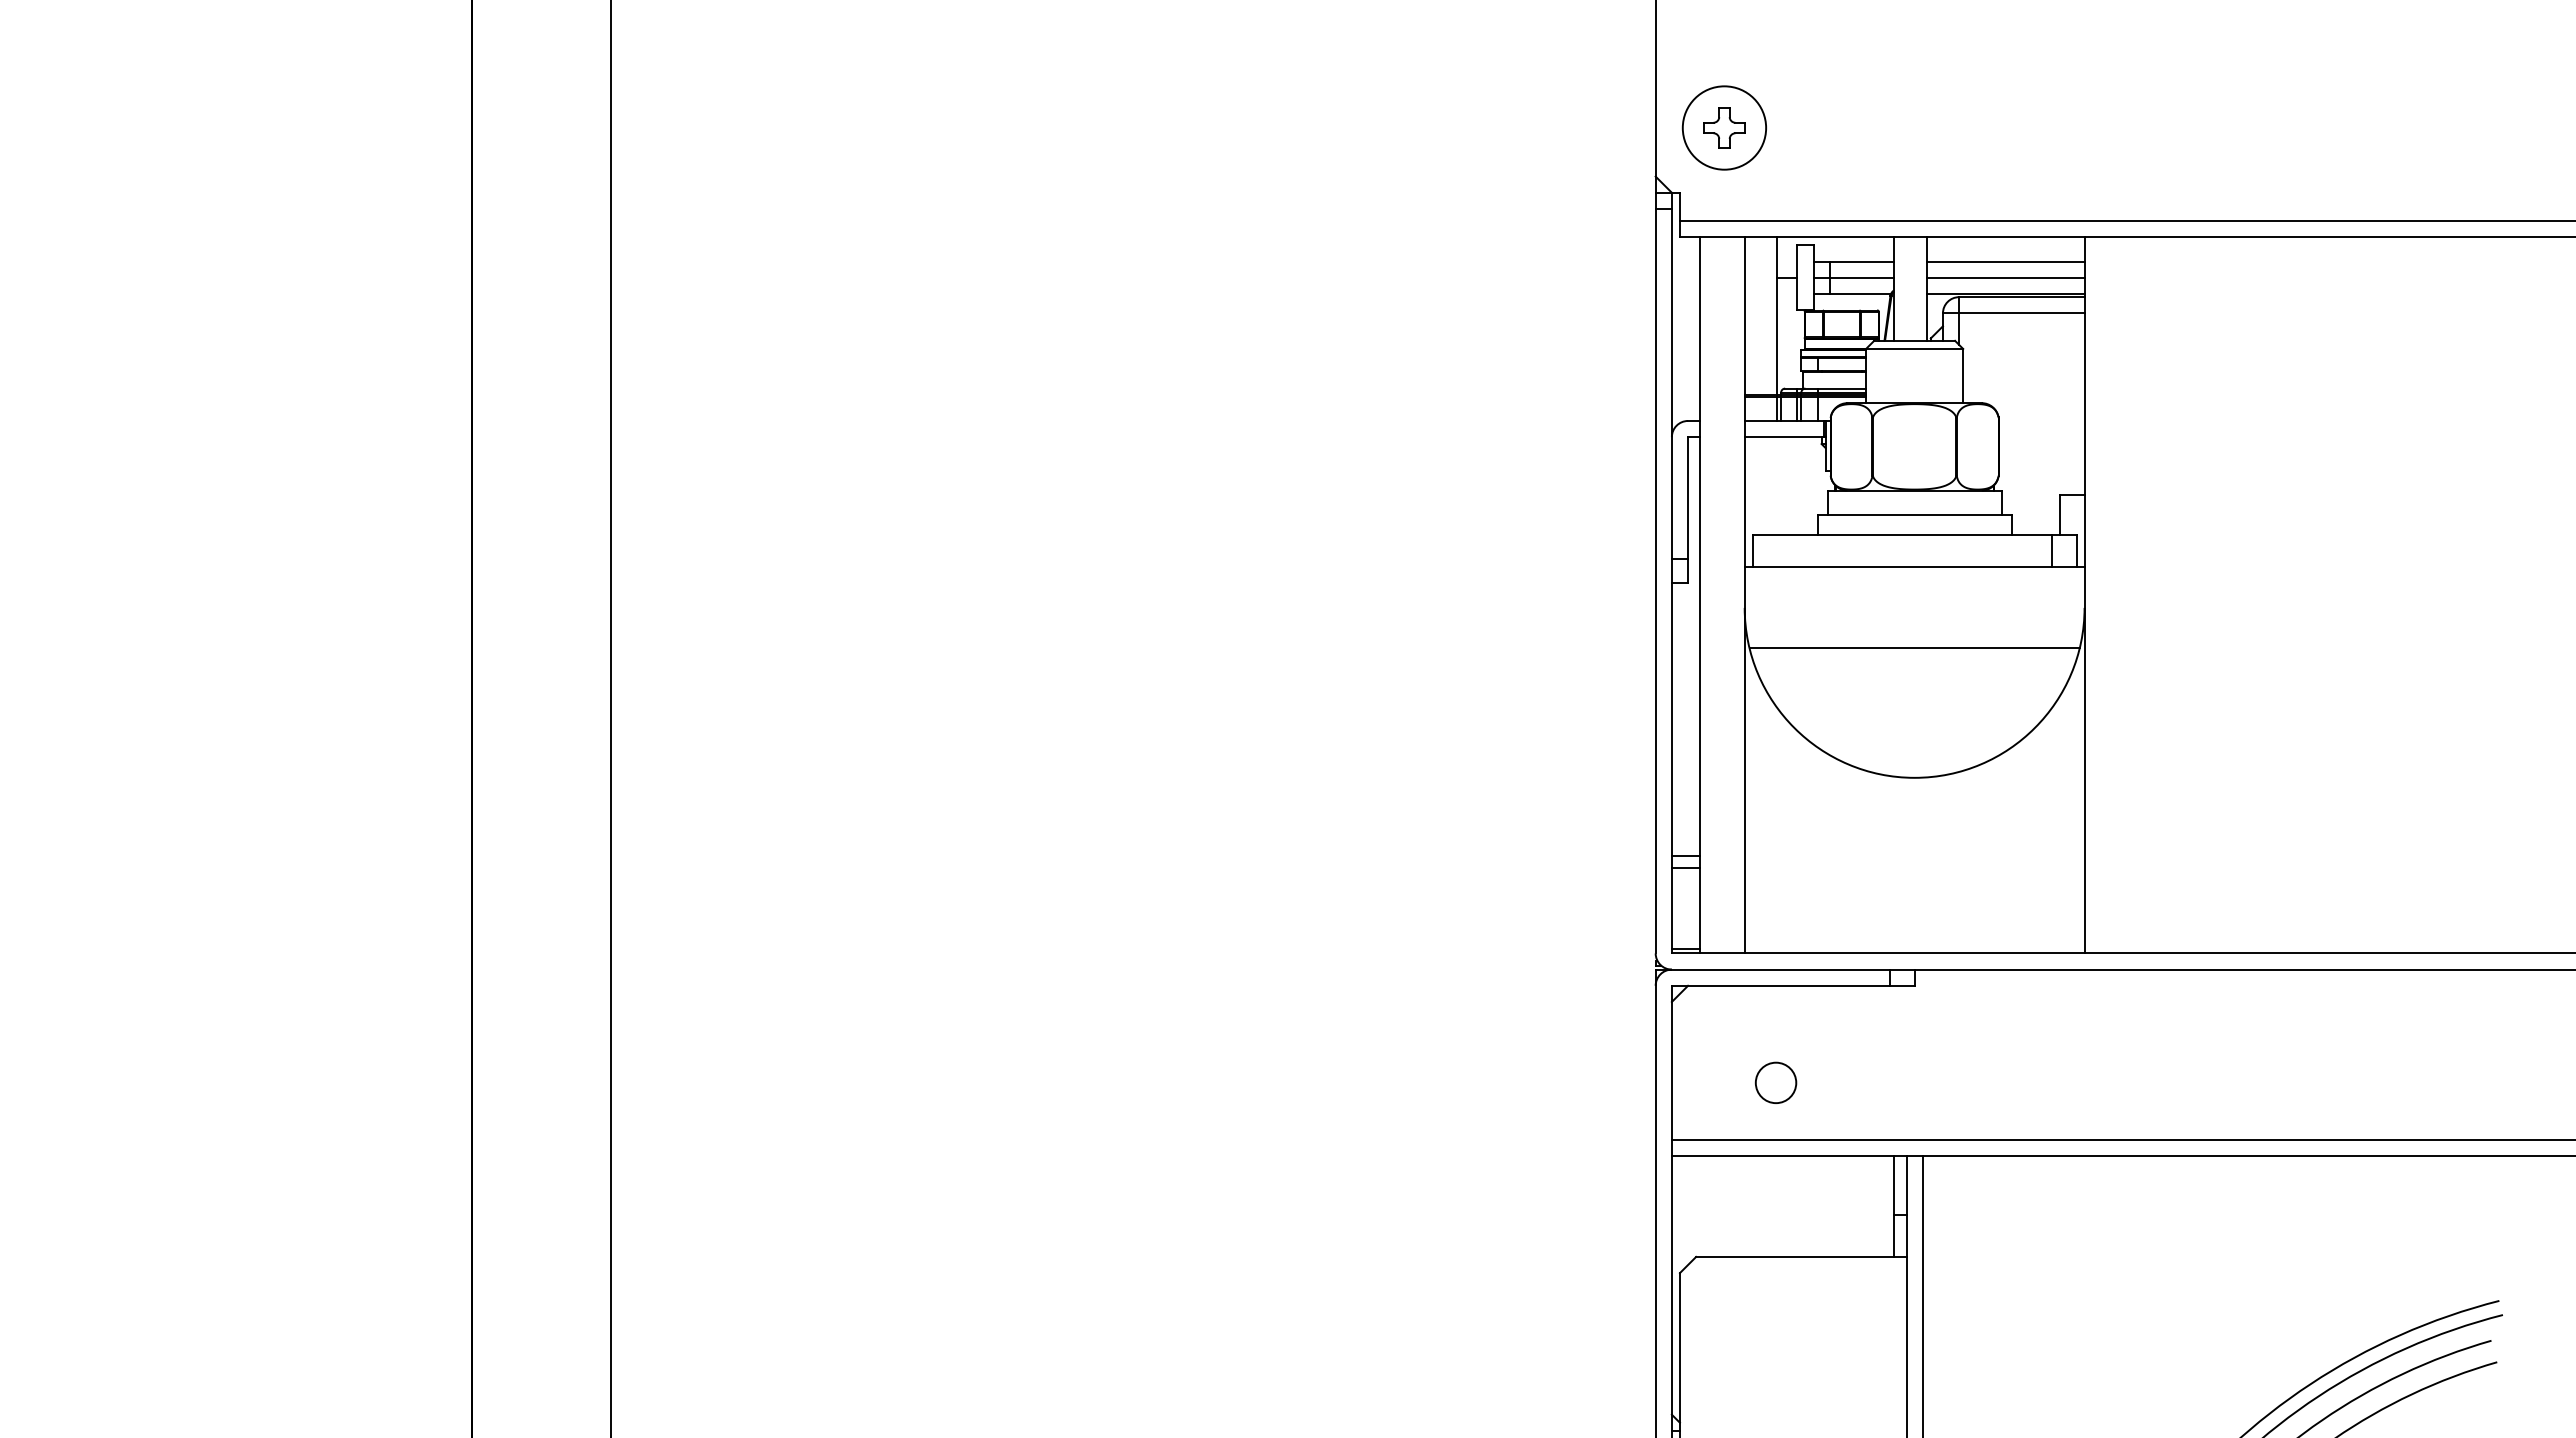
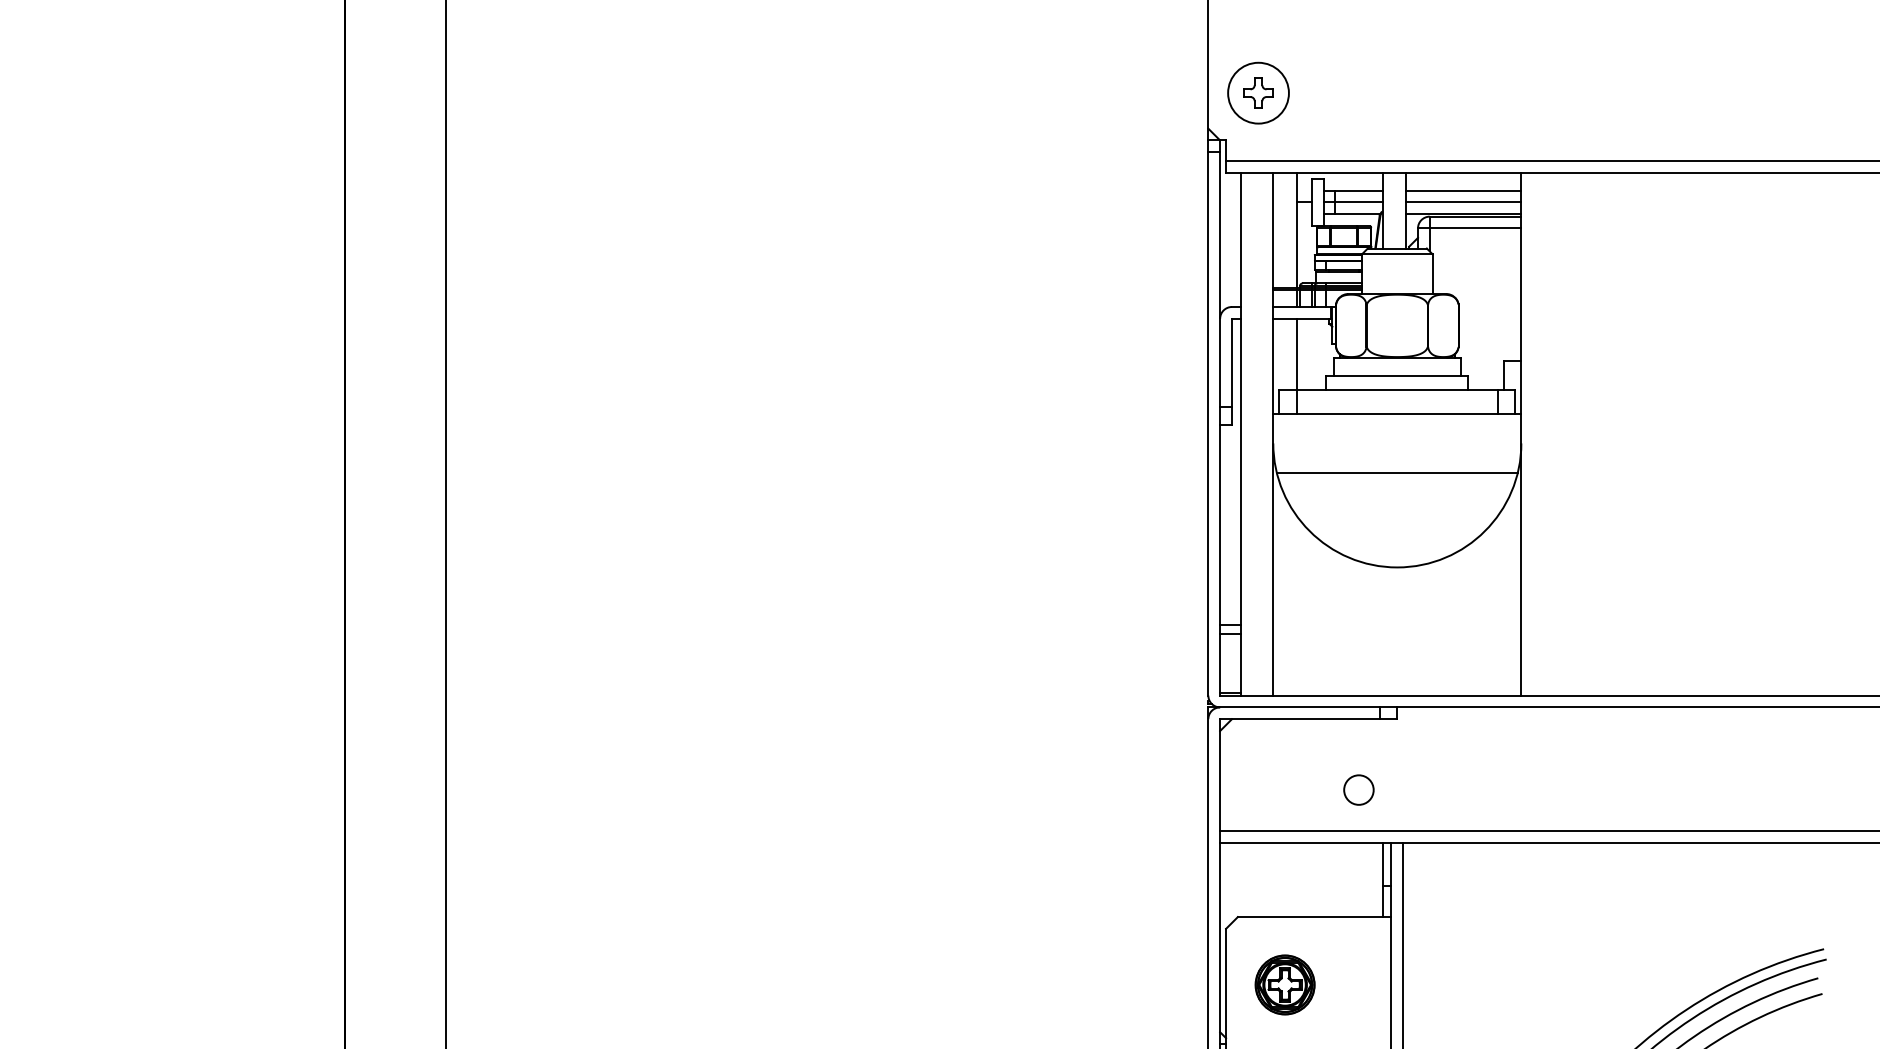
line: (1777, 502) -> (1297, 366), added
circle: (1775, 1082) -> (1358, 789), moved
part: (1760, 1349) -> (1284, 984), added

